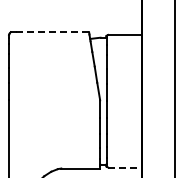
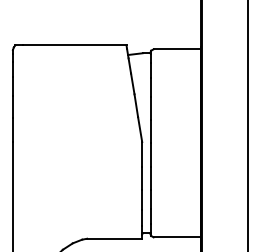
line: (52, 32) -> (74, 45), dashed -> solid
line: (124, 167) -> (176, 237), dashed -> solid

